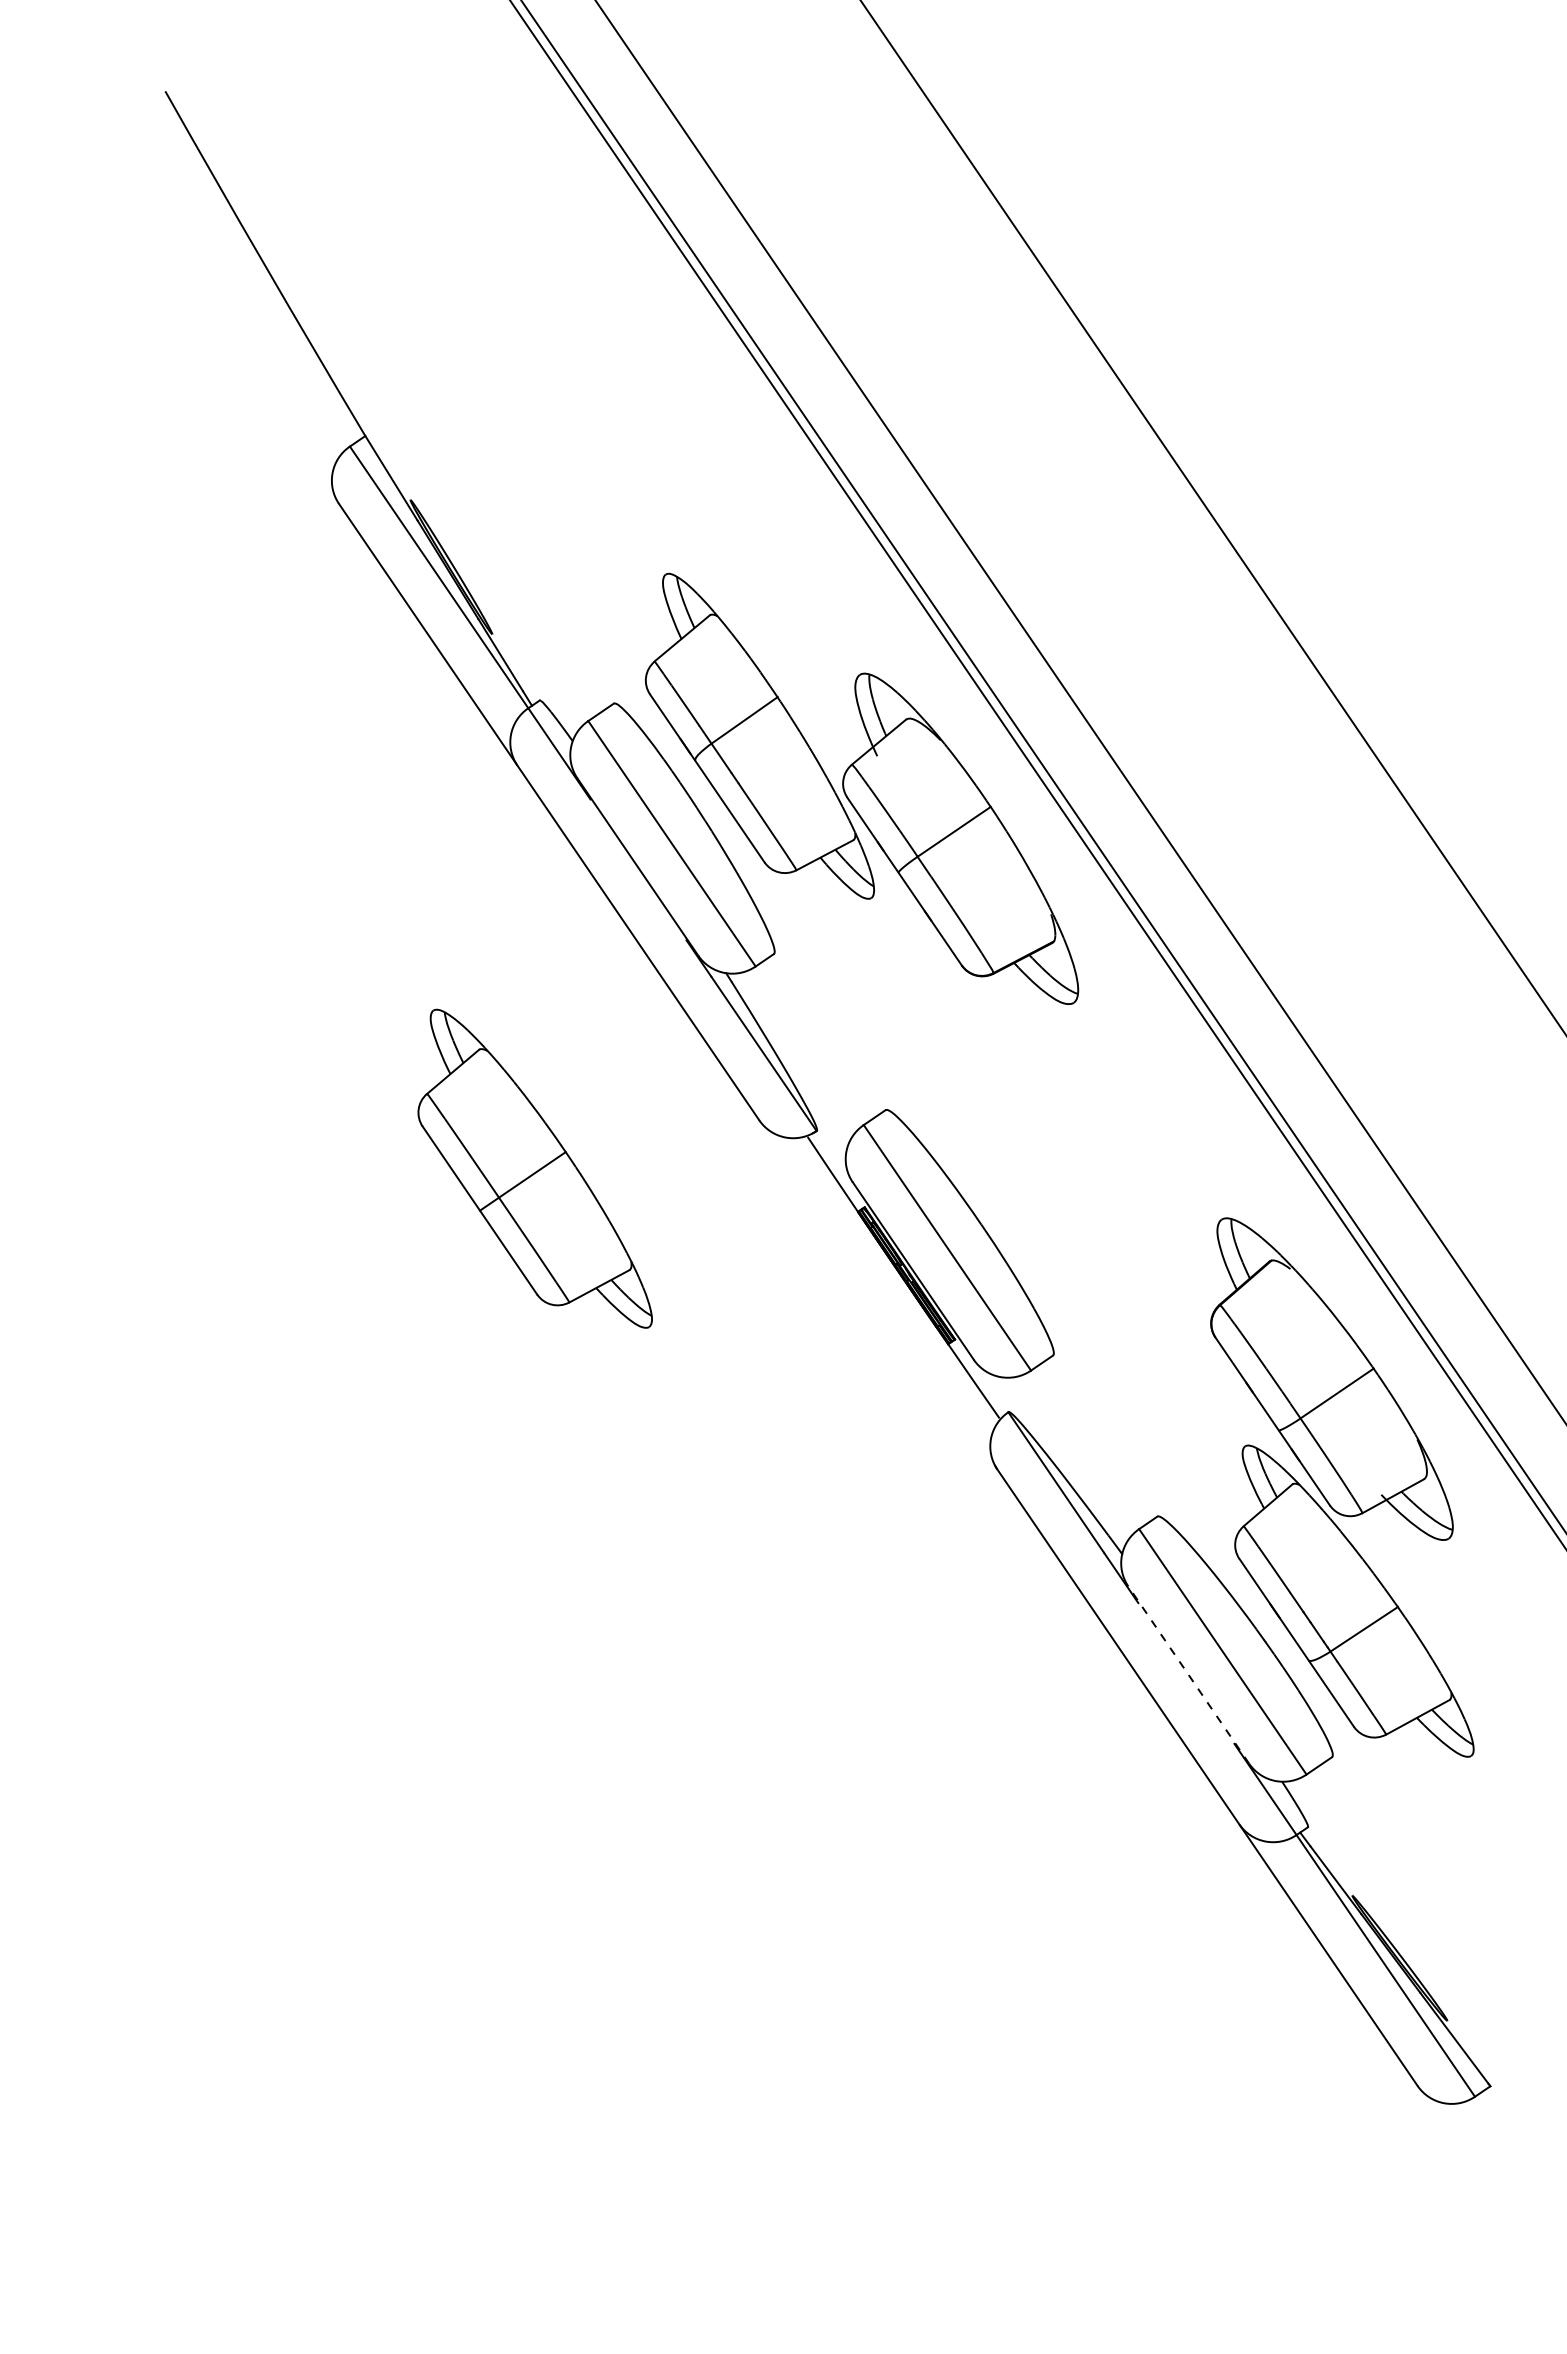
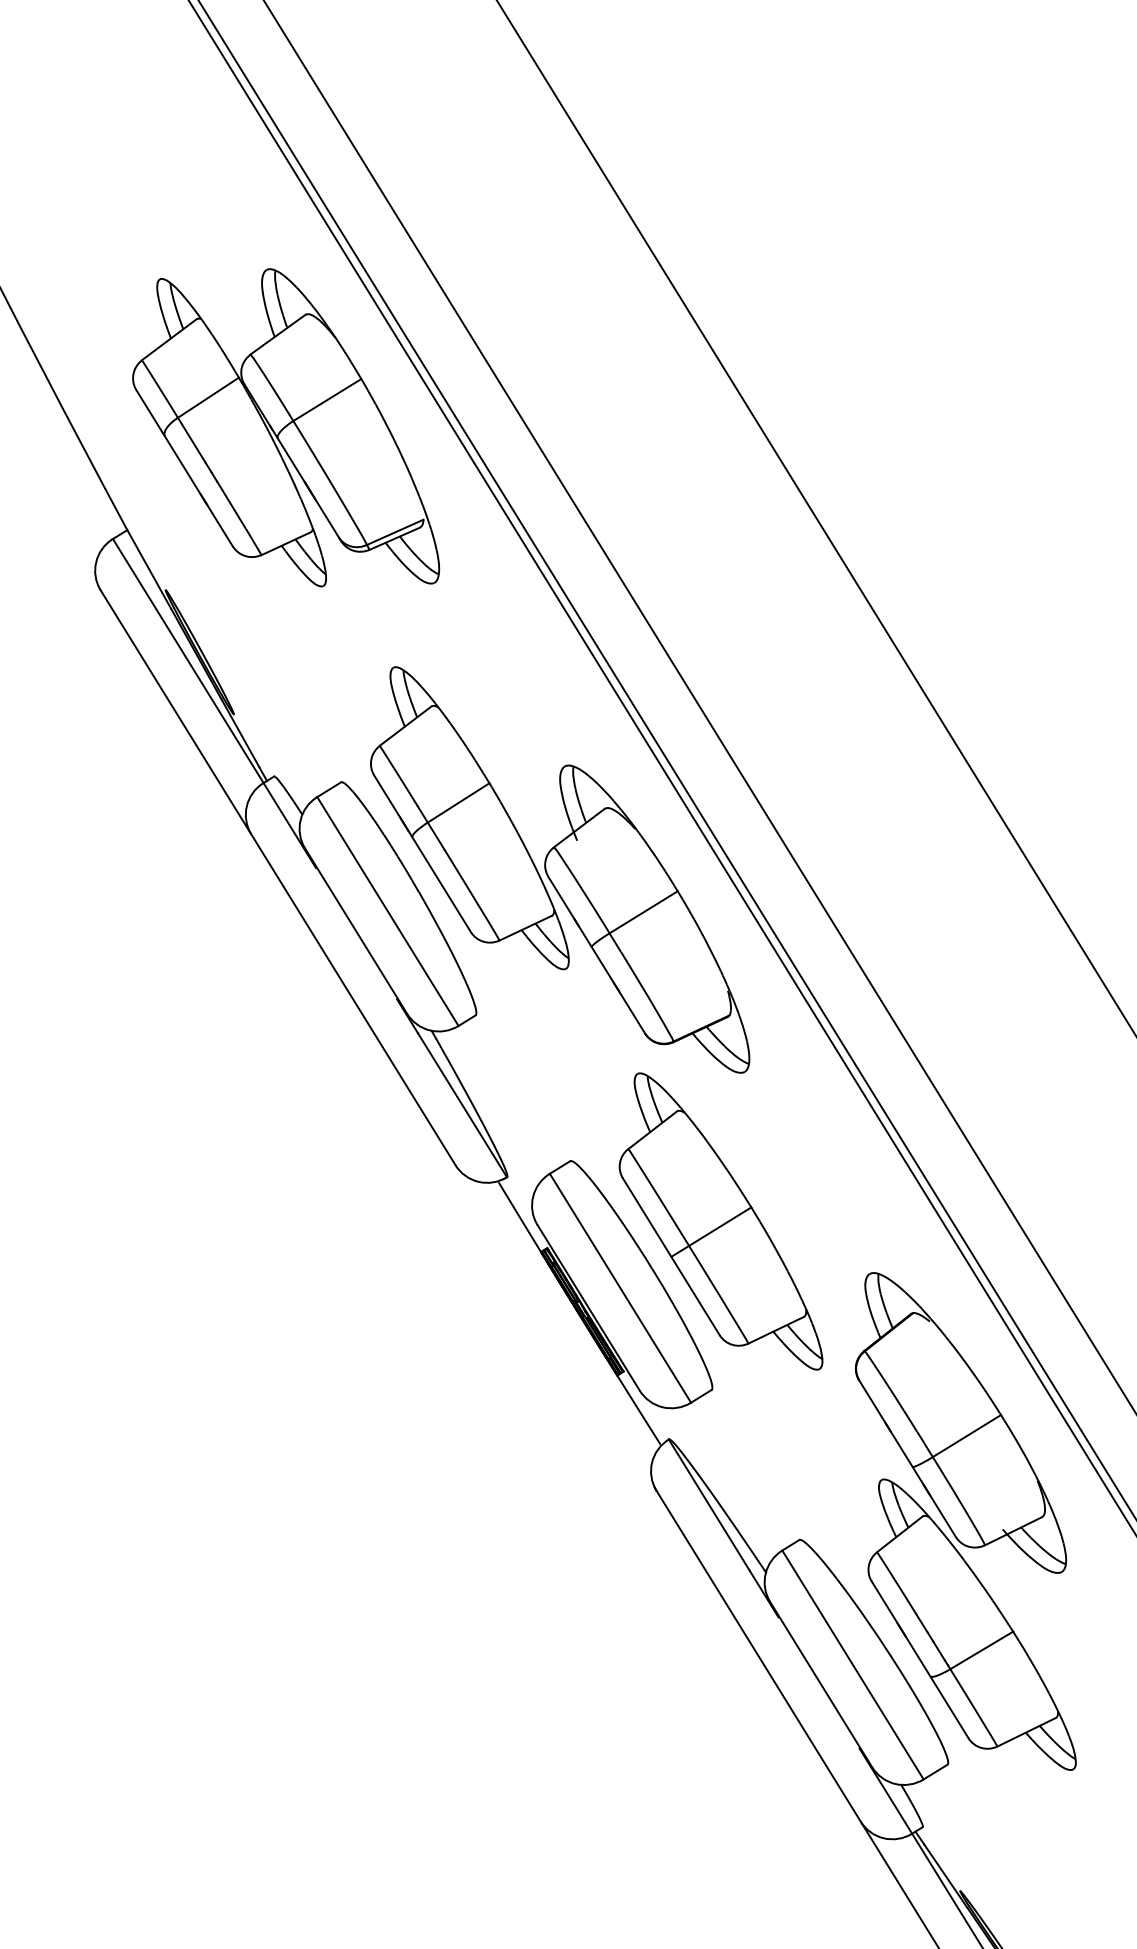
part: (537, 314) -> (288, 427), added
part: (534, 1168) -> (722, 1220), moved
line: (1188, 1674) -> (820, 1684), dashed -> solid

